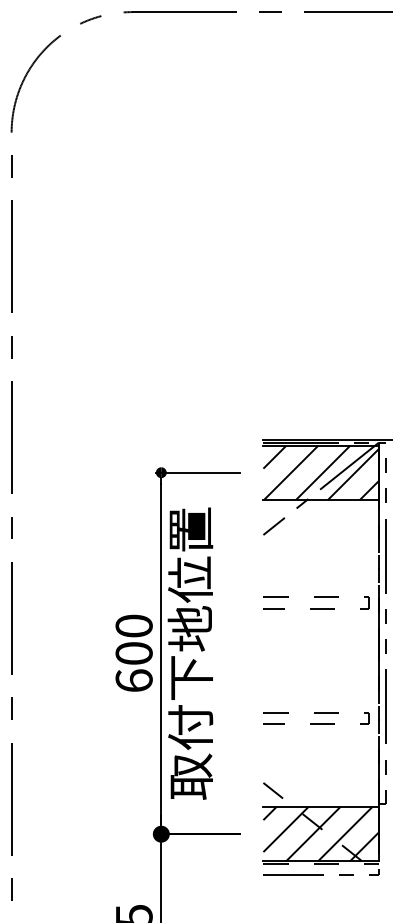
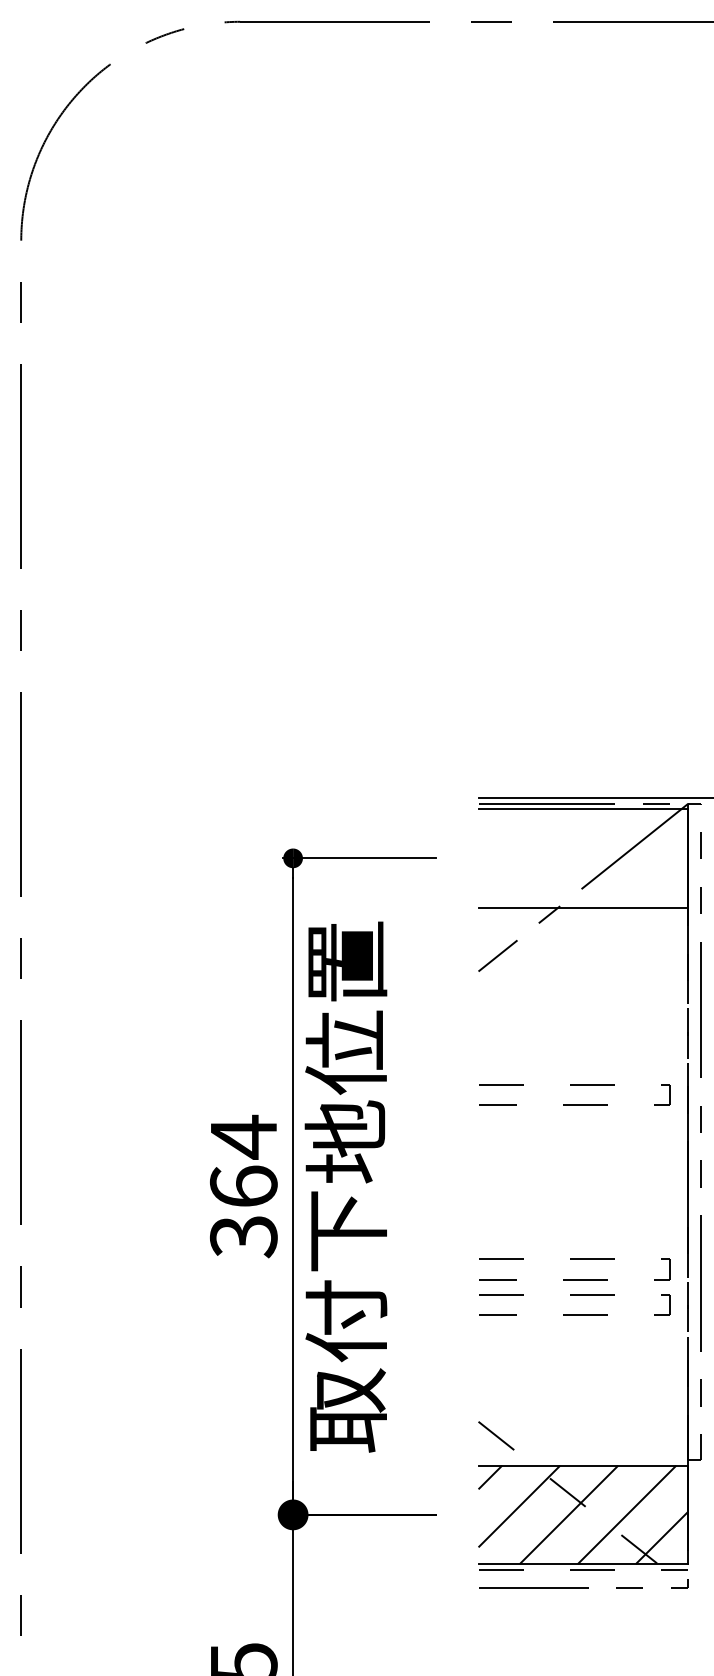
hatch: (320, 472) -> (582, 857), removed
text: (133, 653) -> (242, 1186), 600 -> 364
line: (316, 693) -> (574, 1259), added

